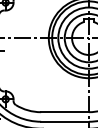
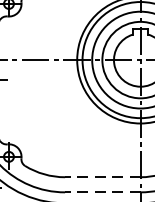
line: (65, 112) -> (103, 177), solid -> dashed
line: (65, 121) -> (103, 191), solid -> dashed

